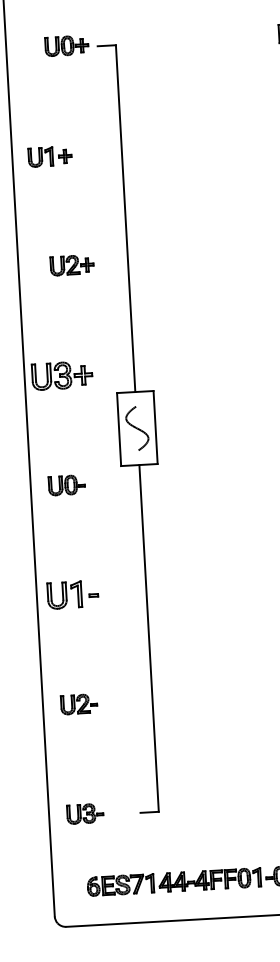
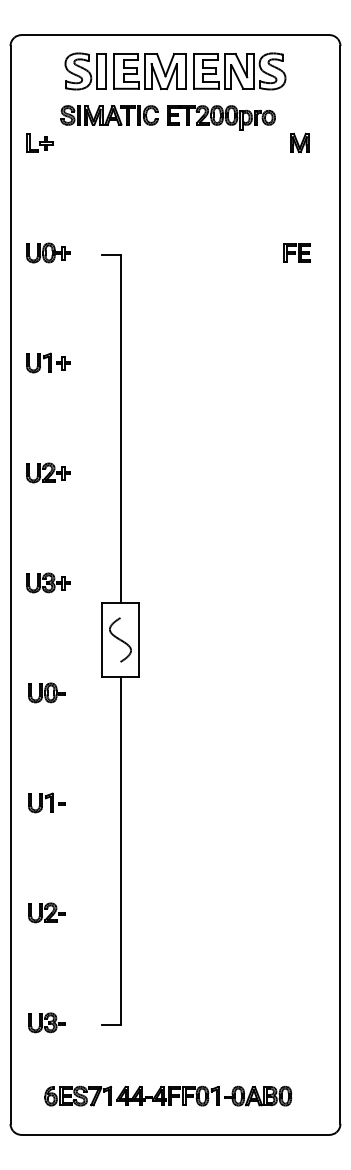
part: (66, 45) -> (48, 252), moved
part: (72, 264) -> (48, 472), moved
part: (62, 375) -> (48, 582), size x0.71
part: (72, 594) -> (46, 802), size x0.71

